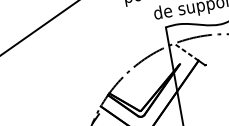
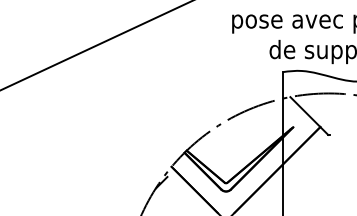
line: (186, 51) -> (305, 111), dashed -> solid

